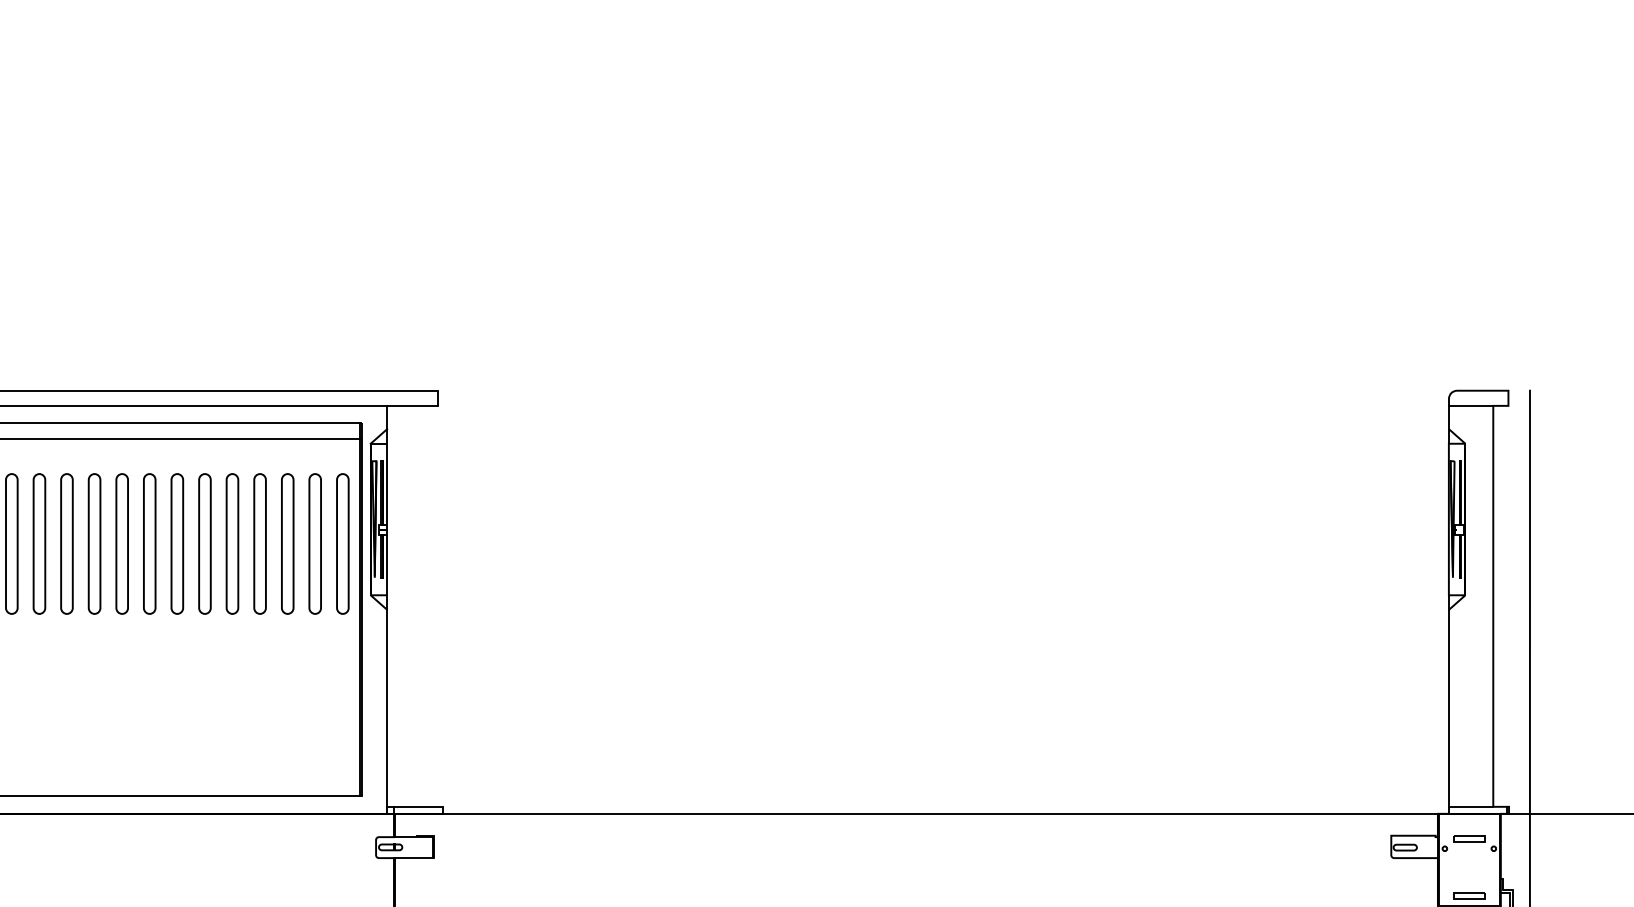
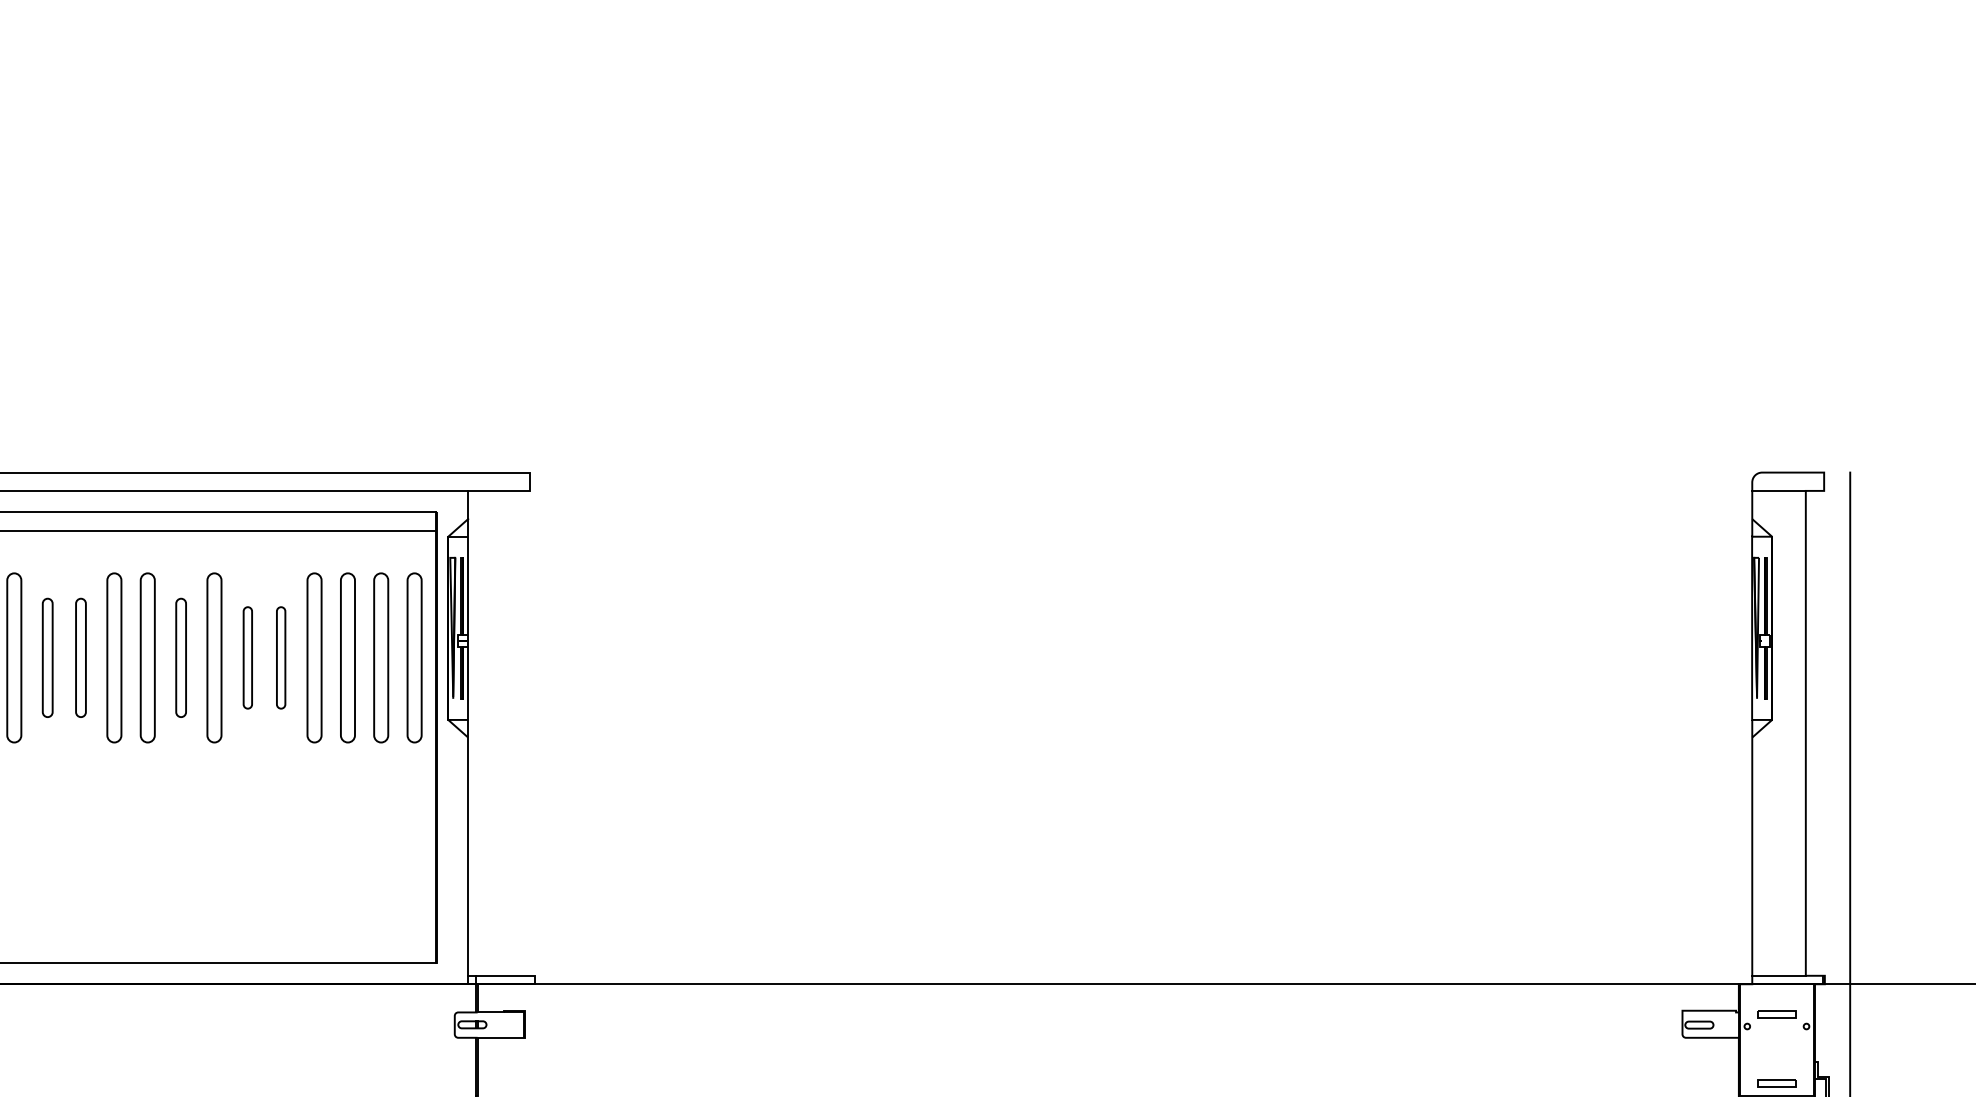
part: (39, 543) -> (47, 657), size x0.7
part: (66, 543) -> (80, 657), size x0.7
part: (149, 543) -> (180, 657), size x0.7
part: (204, 543) -> (247, 657), size x0.6
part: (232, 543) -> (281, 657), size x0.6

